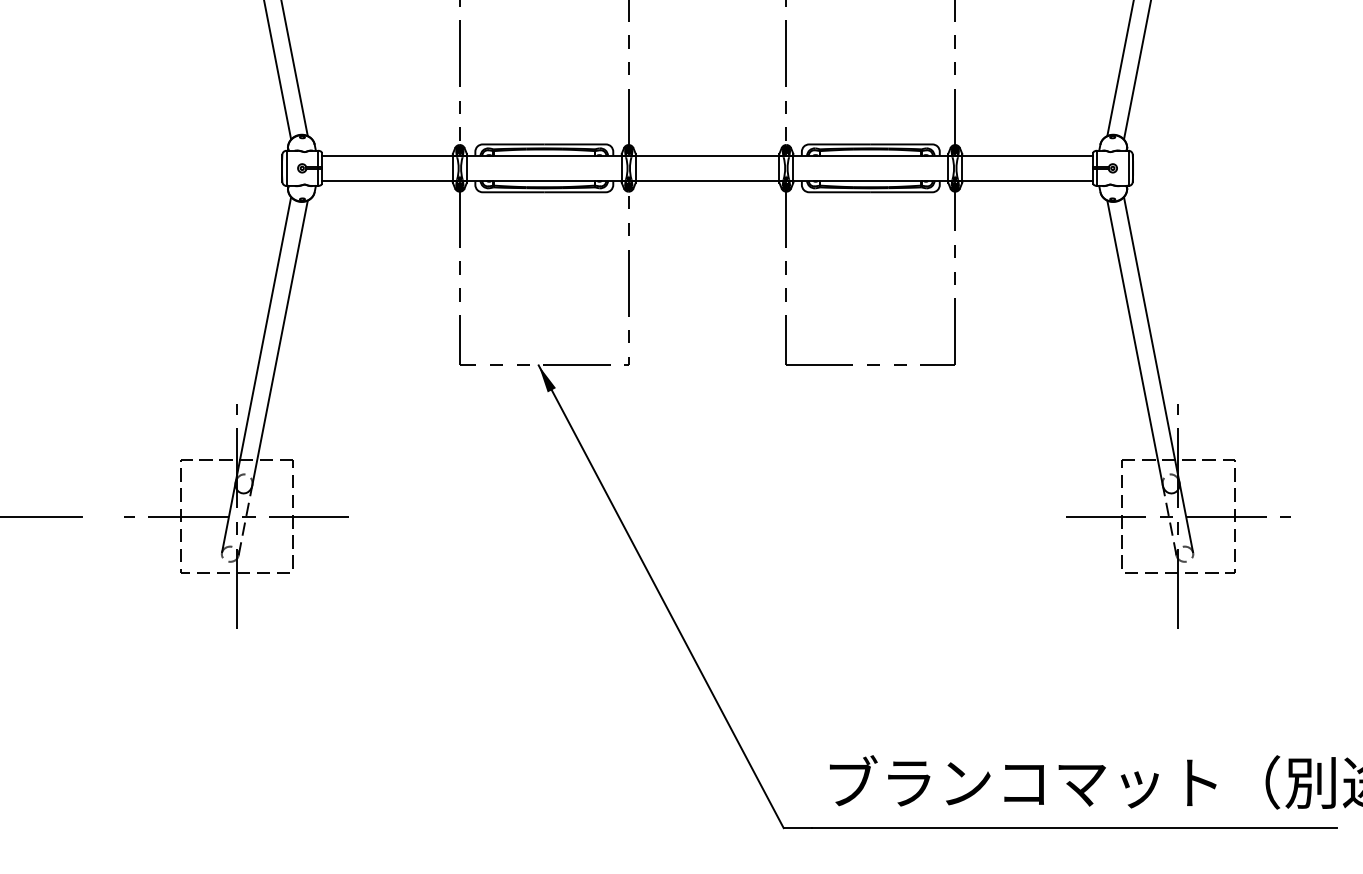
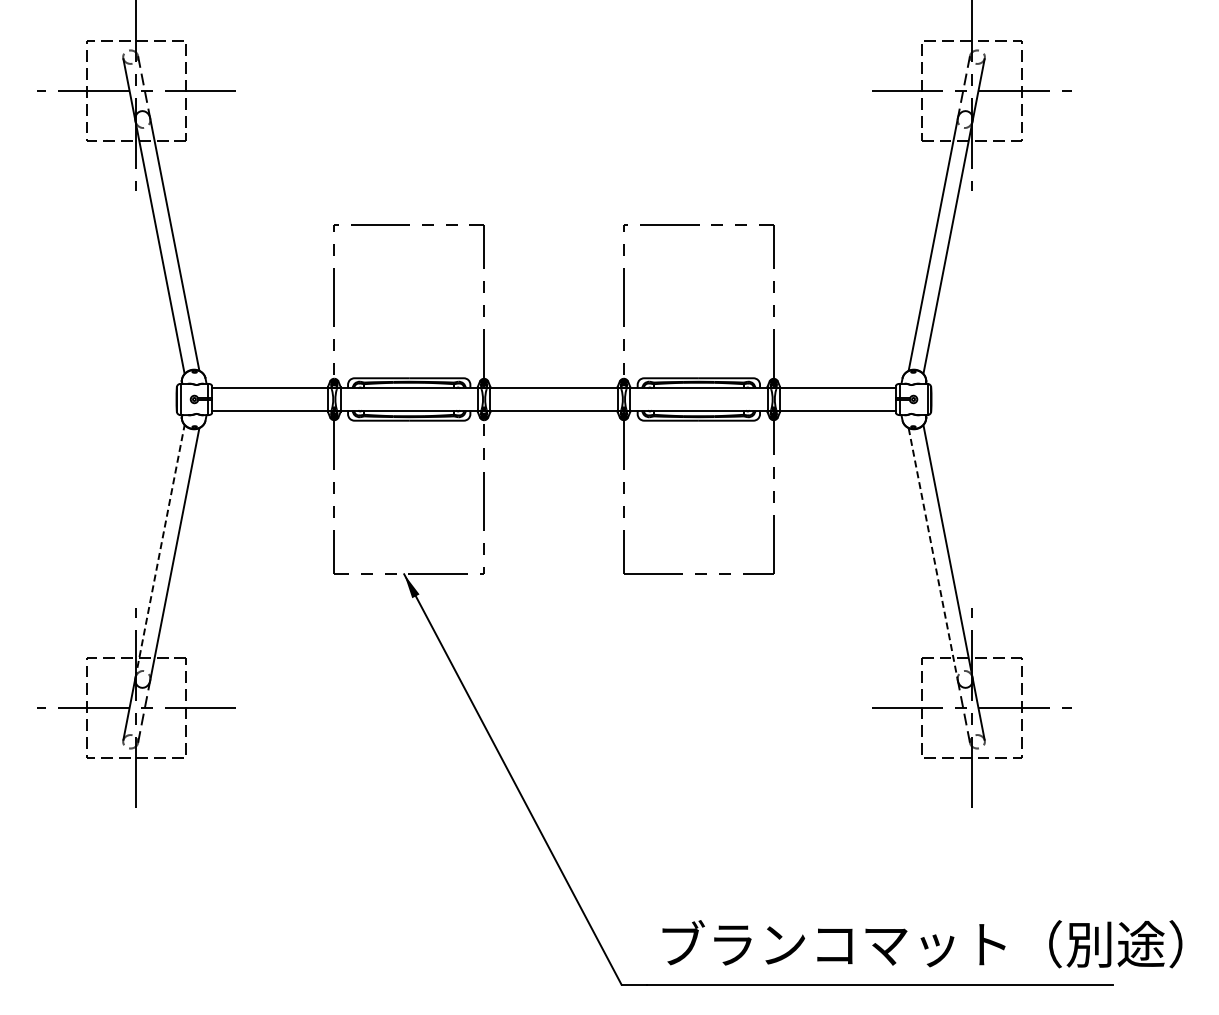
line: (263, 339) -> (160, 551), solid -> dashed
line: (1135, 341) -> (933, 553), solid -> dashed

